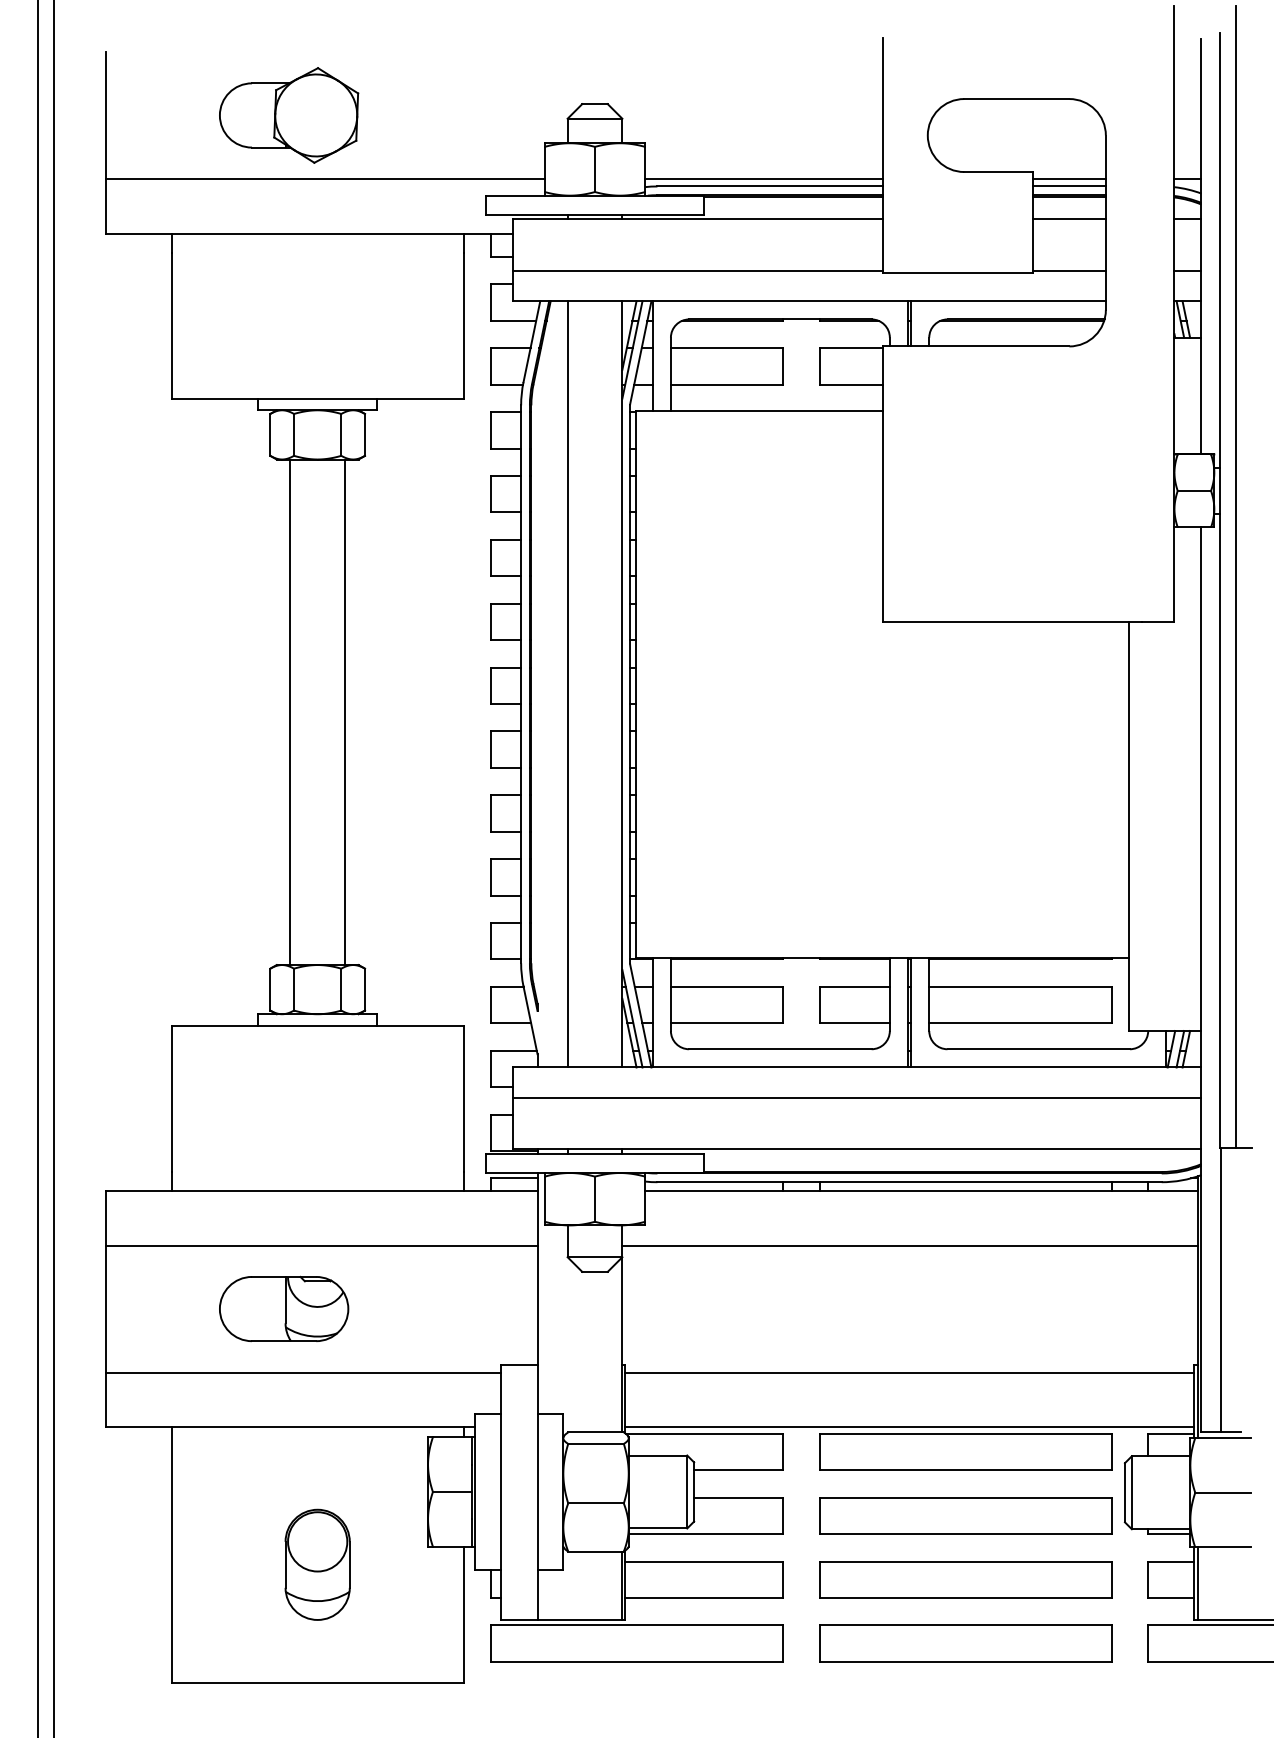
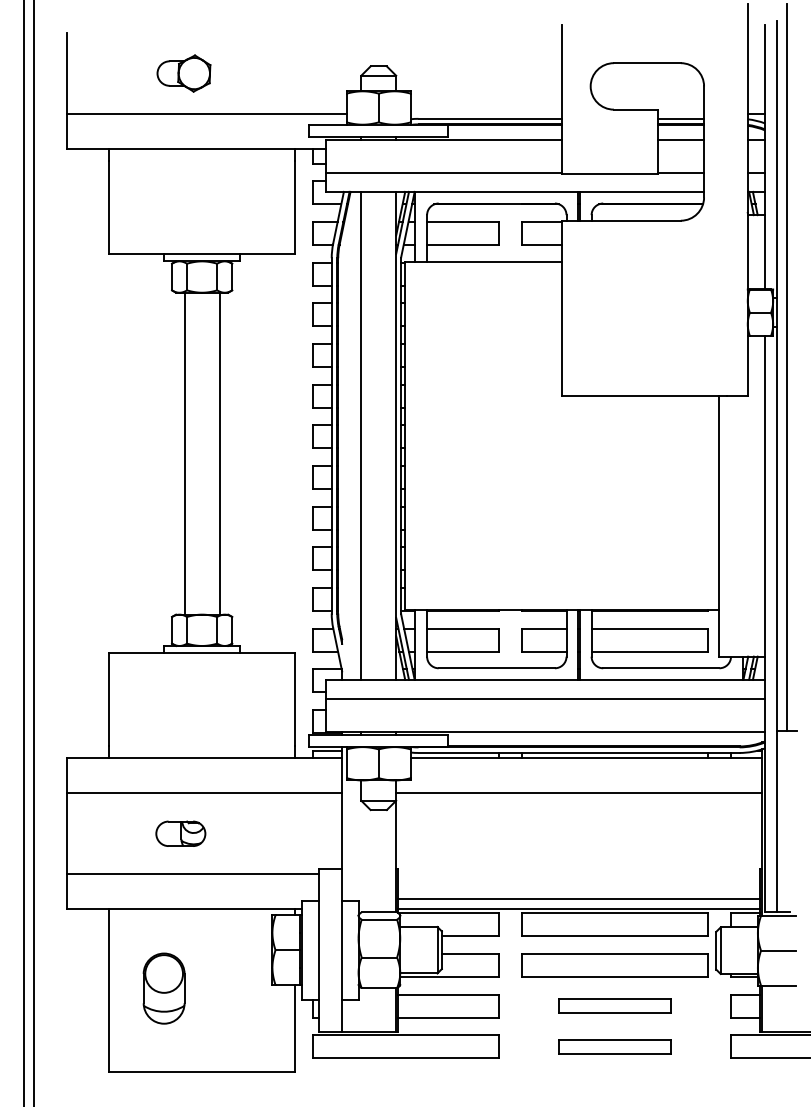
part: (288, 115) -> (183, 73), size x0.6
line: (762, 179) -> (485, 114), removed
line: (1068, 179) -> (680, 114), removed
part: (283, 1308) -> (180, 833), size x0.6
line: (908, 1373) -> (578, 899), moved
part: (316, 1564) -> (163, 988), moved
part: (965, 1580) -> (614, 1006), size x0.6
part: (965, 1643) -> (614, 1046), size x0.6

